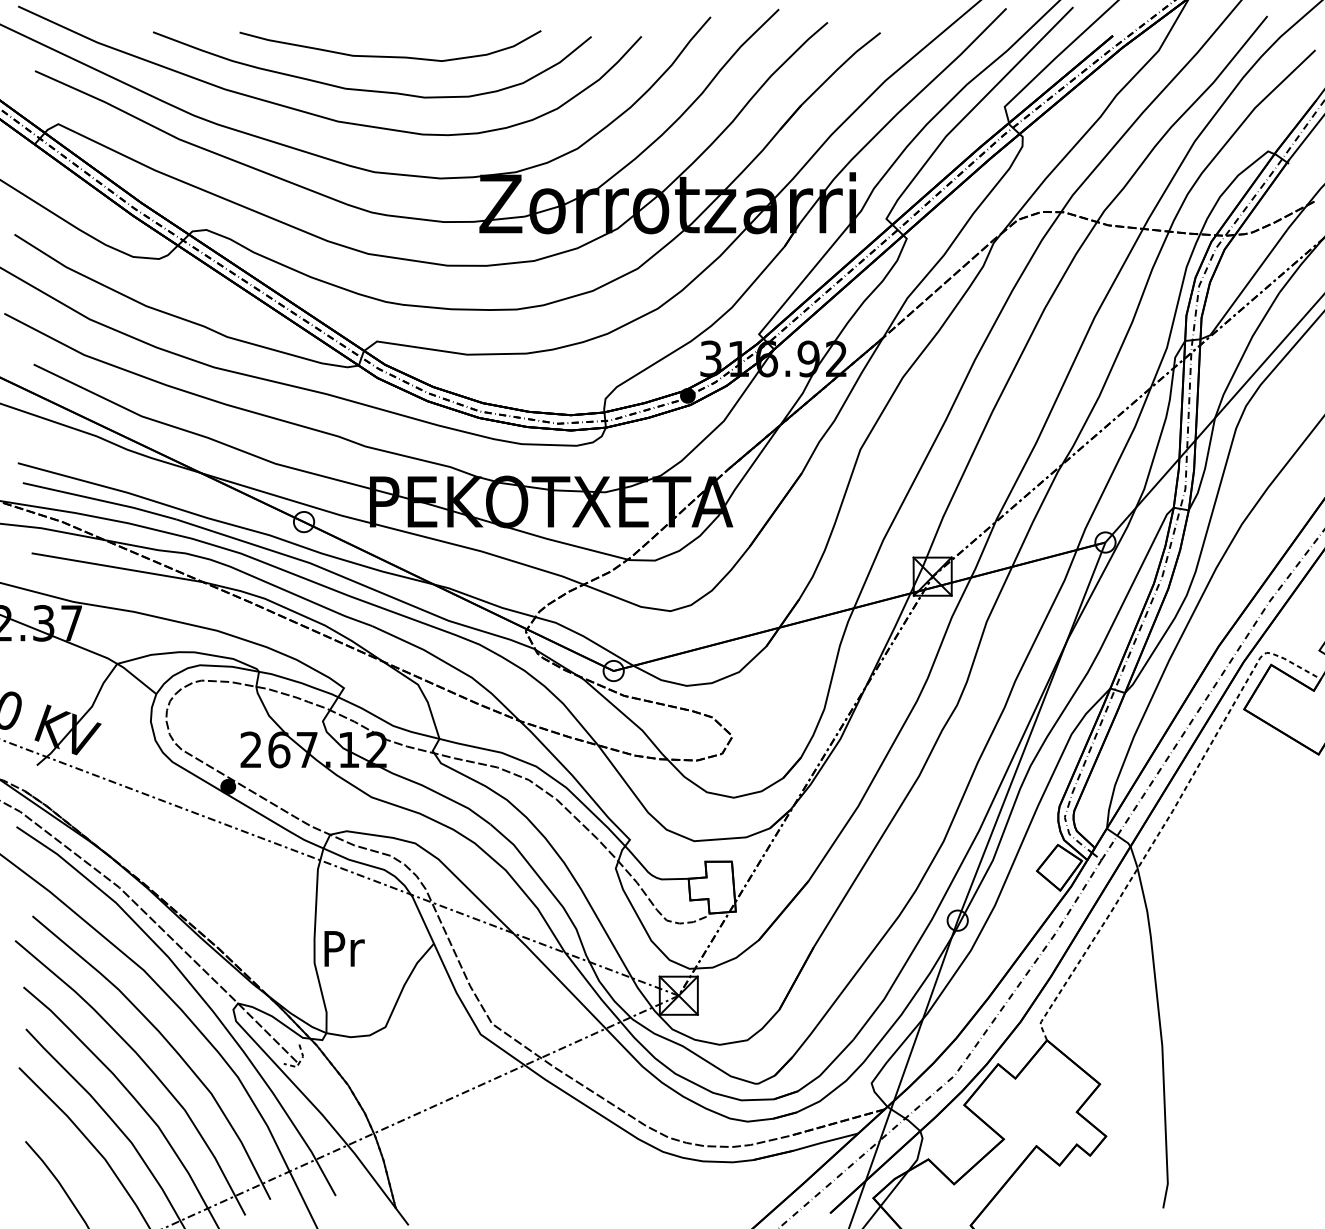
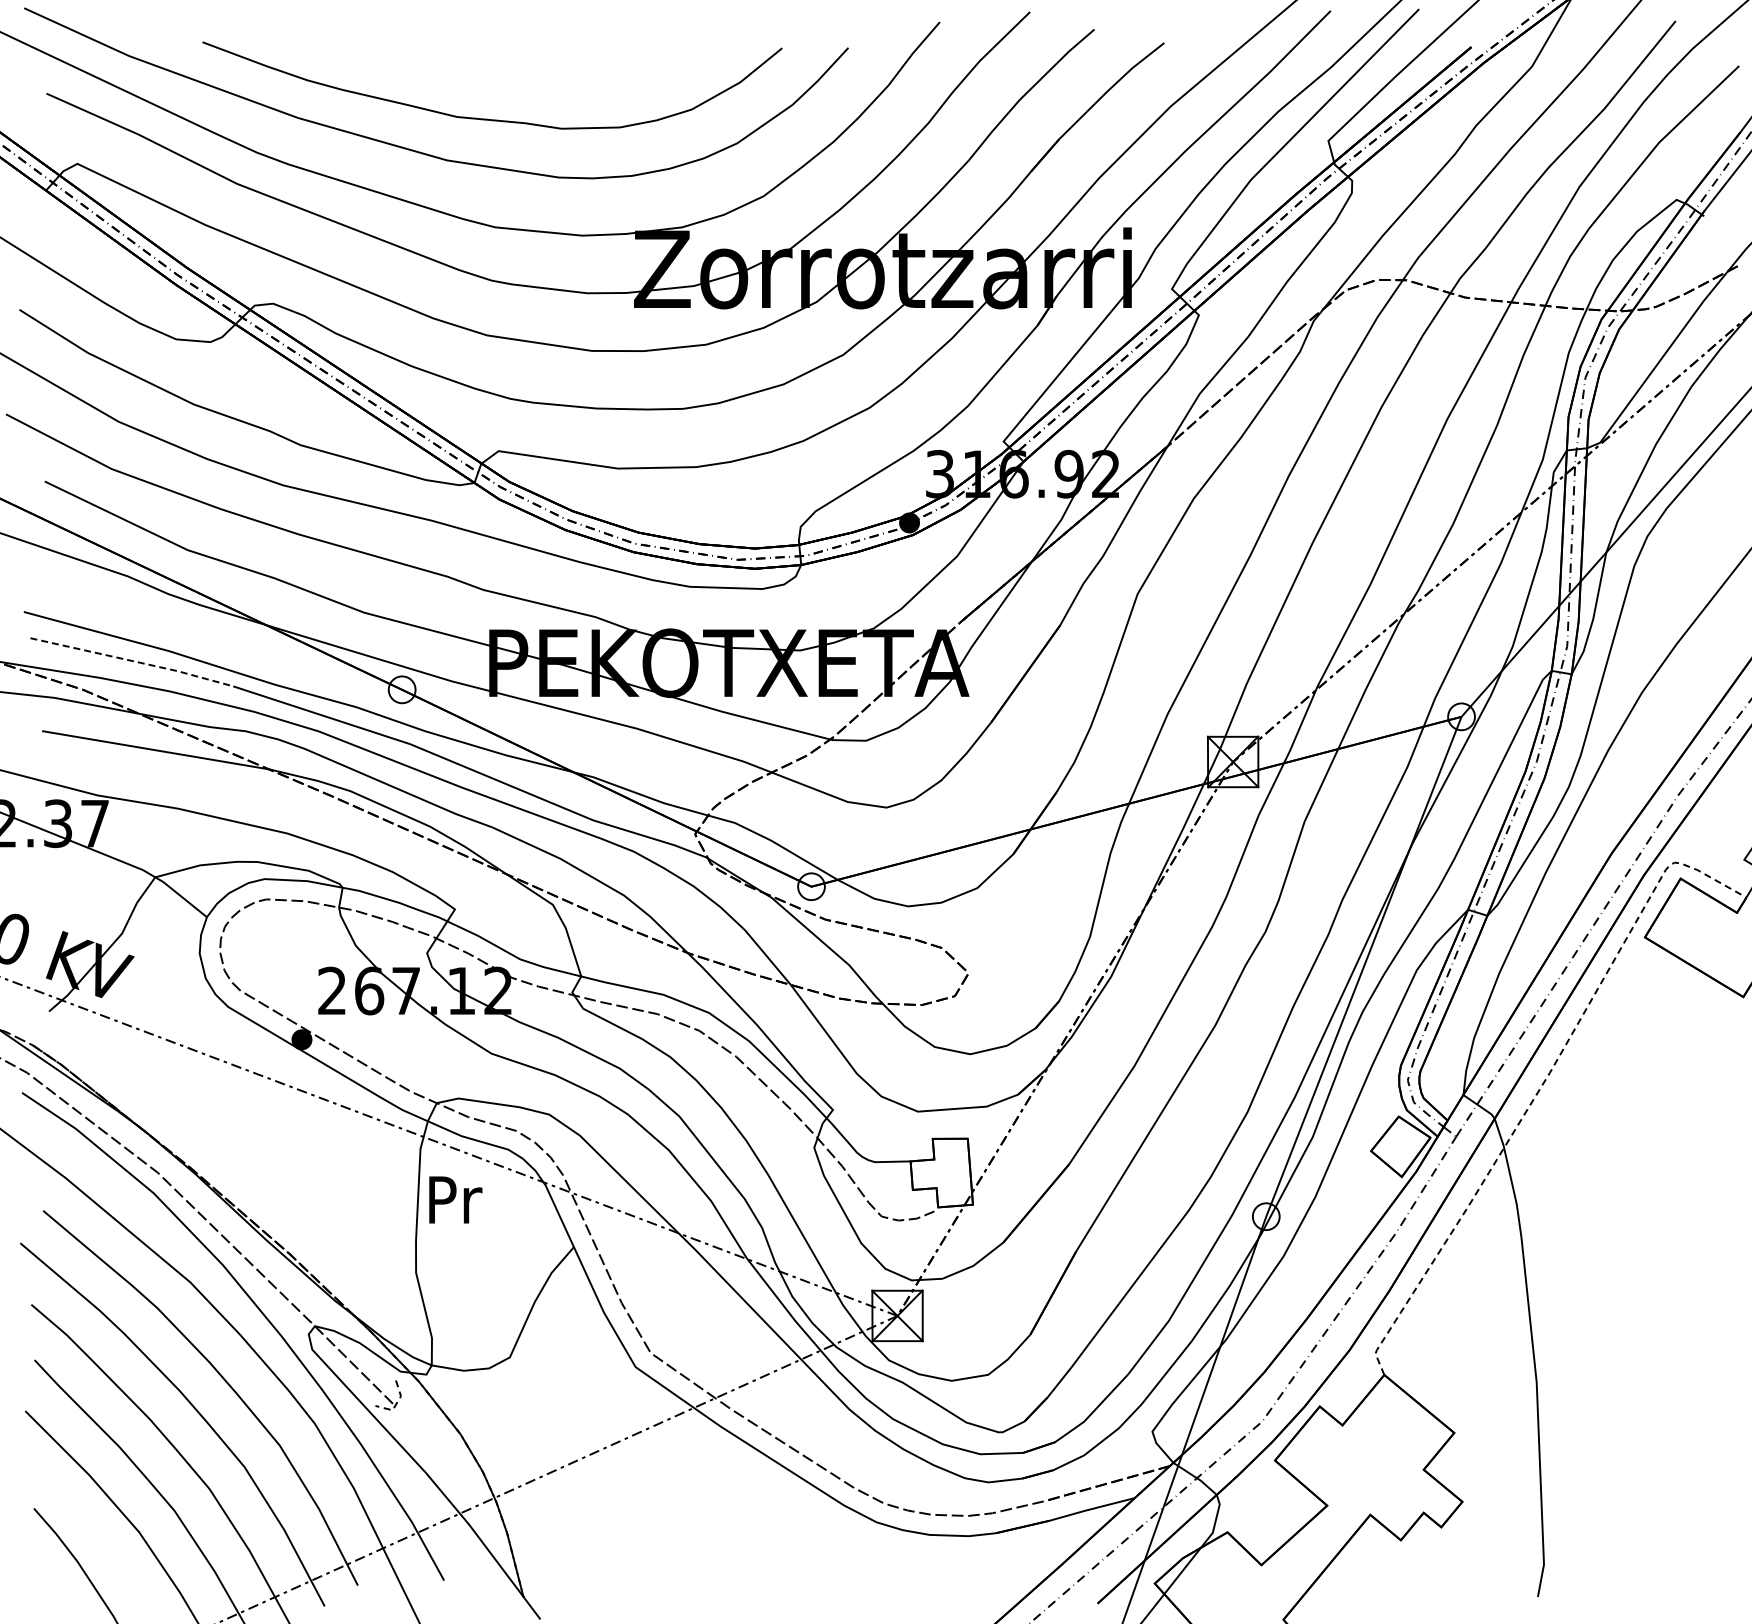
curve: (389, 56) -> (515, 74), removed
line: (100, 500) -> (133, 661), solid -> dashed
text: (344, 948) -> (455, 1199), moved

